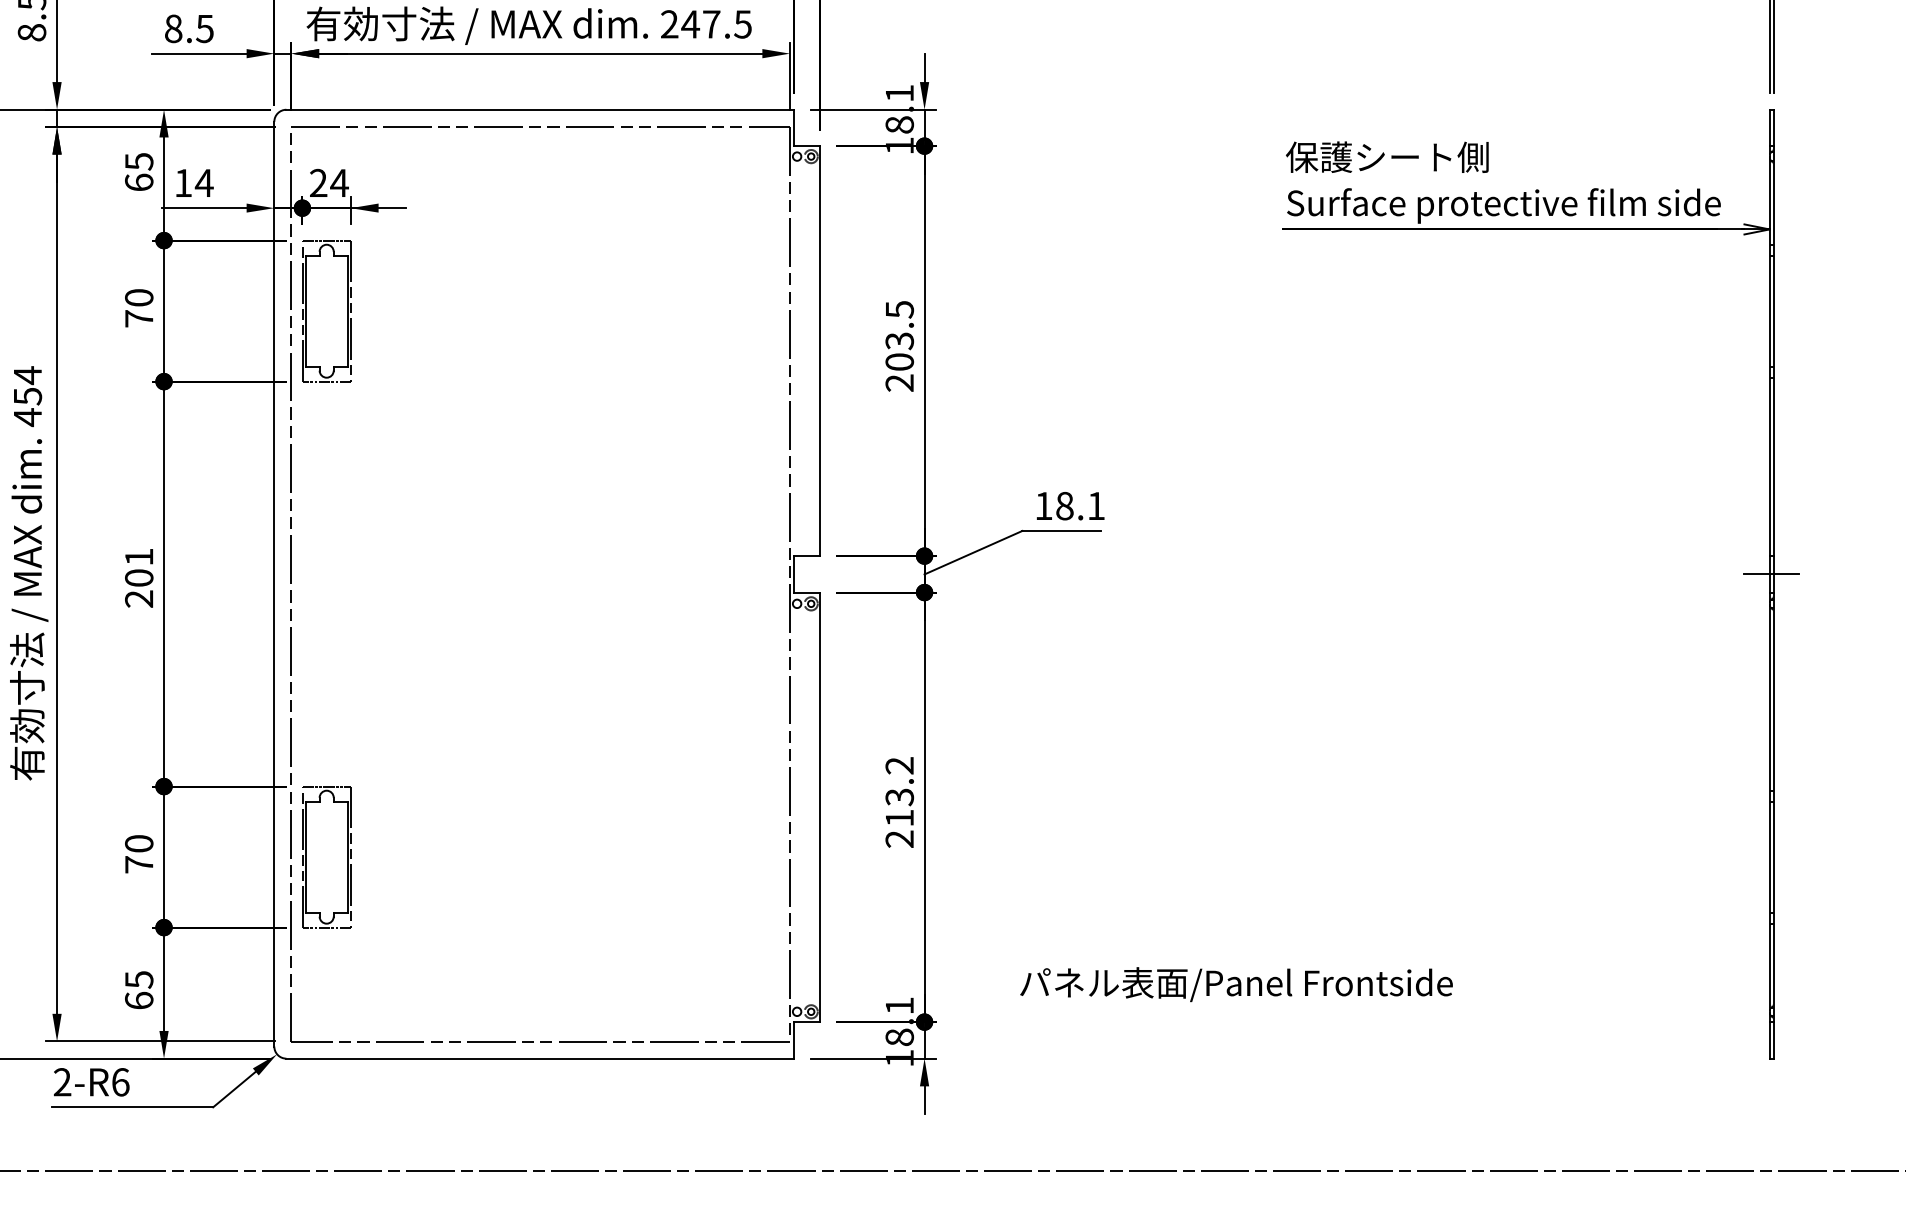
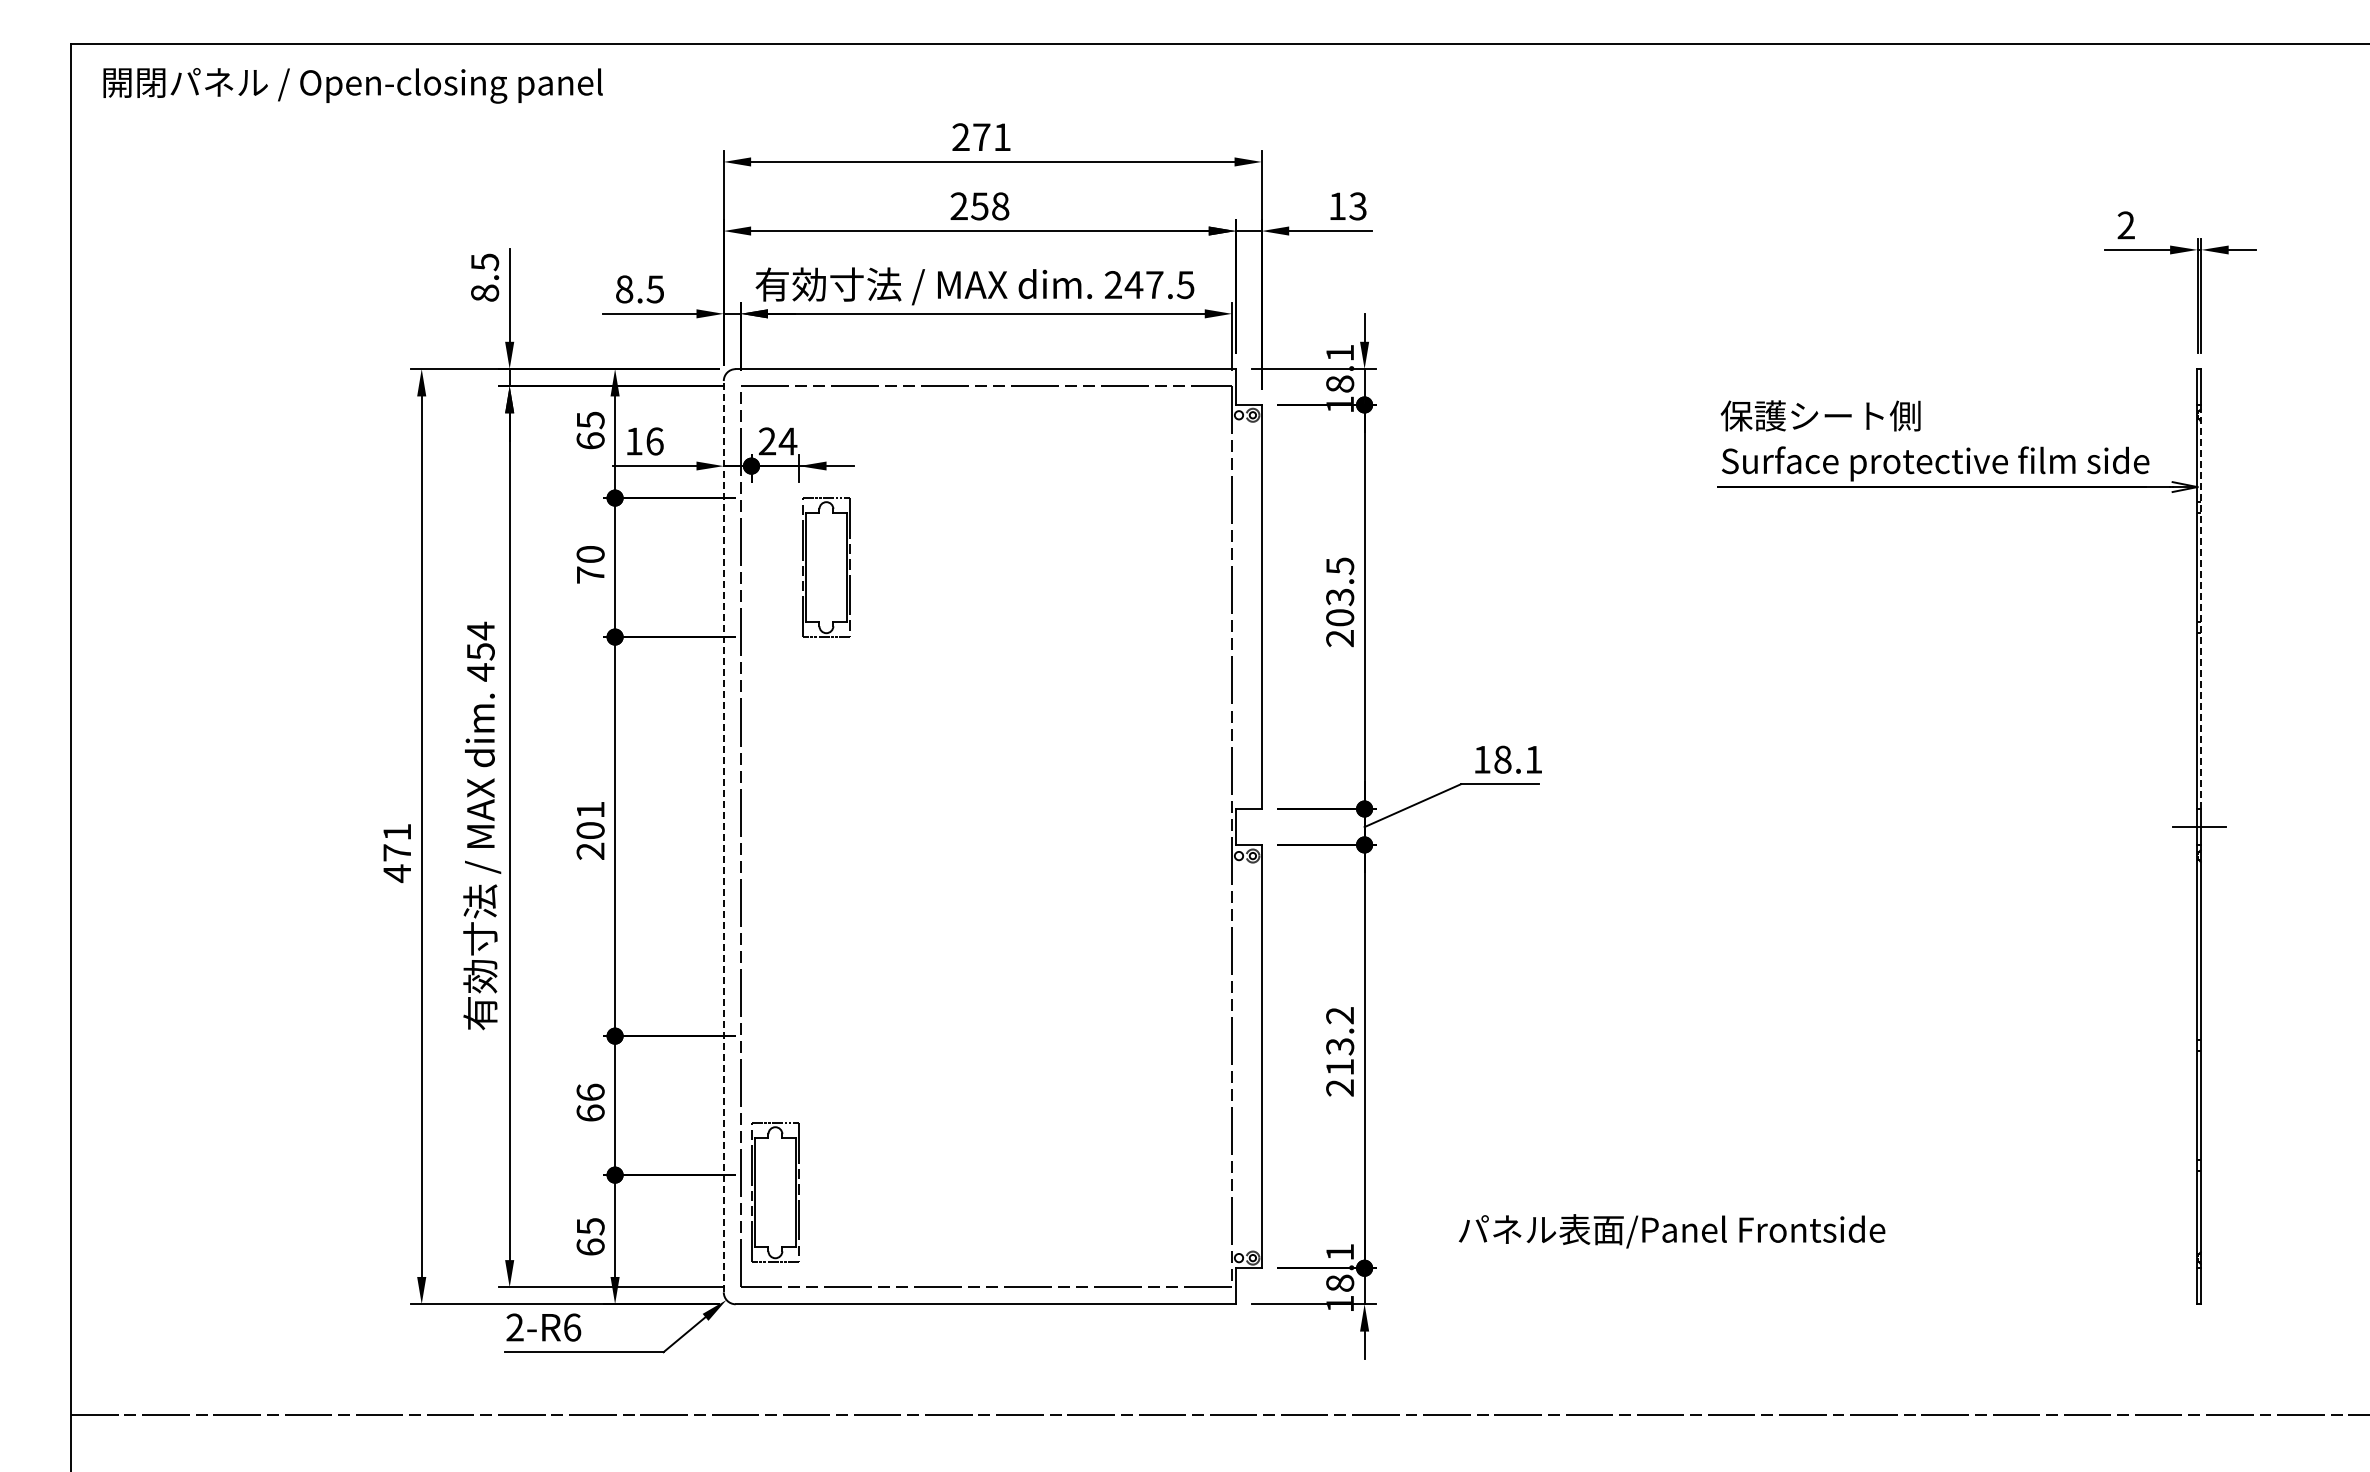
text: (204, 183) -> (654, 441), 14 -> 16
part: (326, 311) -> (826, 567), moved
line: (1773, 350) -> (2201, 606), solid -> dashed
line: (274, 584) -> (723, 836), solid -> dashed
text: (139, 853) -> (590, 1102), 70 -> 66
part: (326, 856) -> (775, 1192), moved

